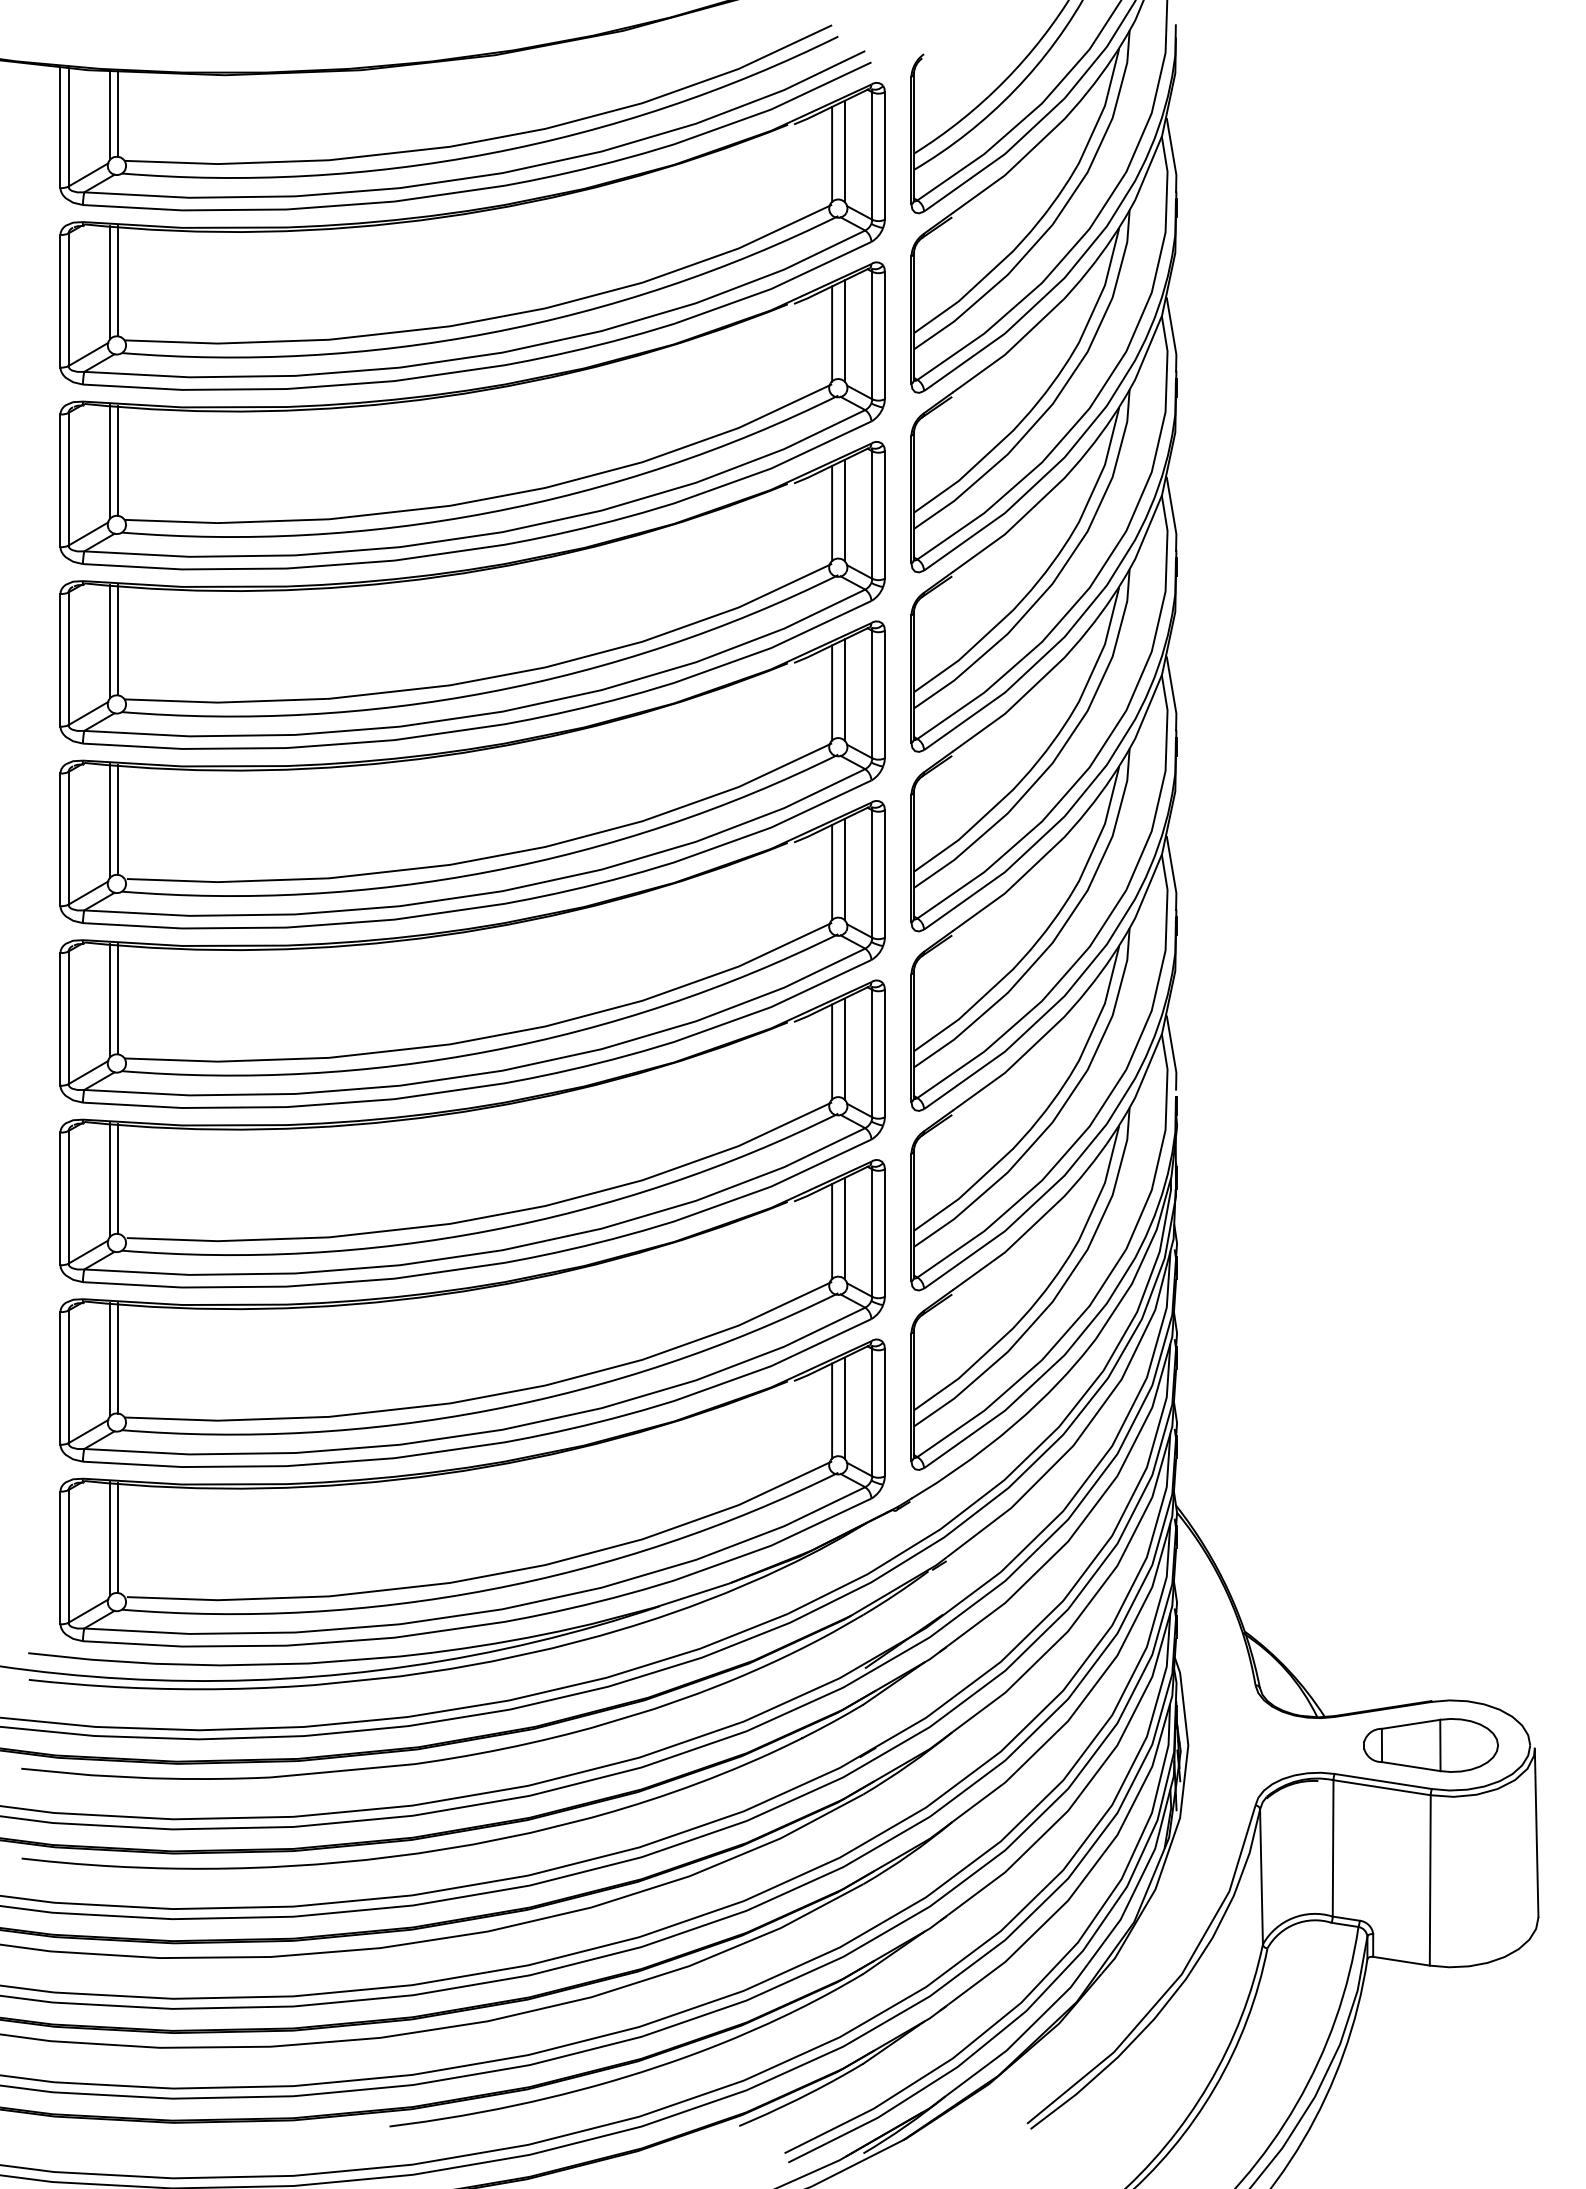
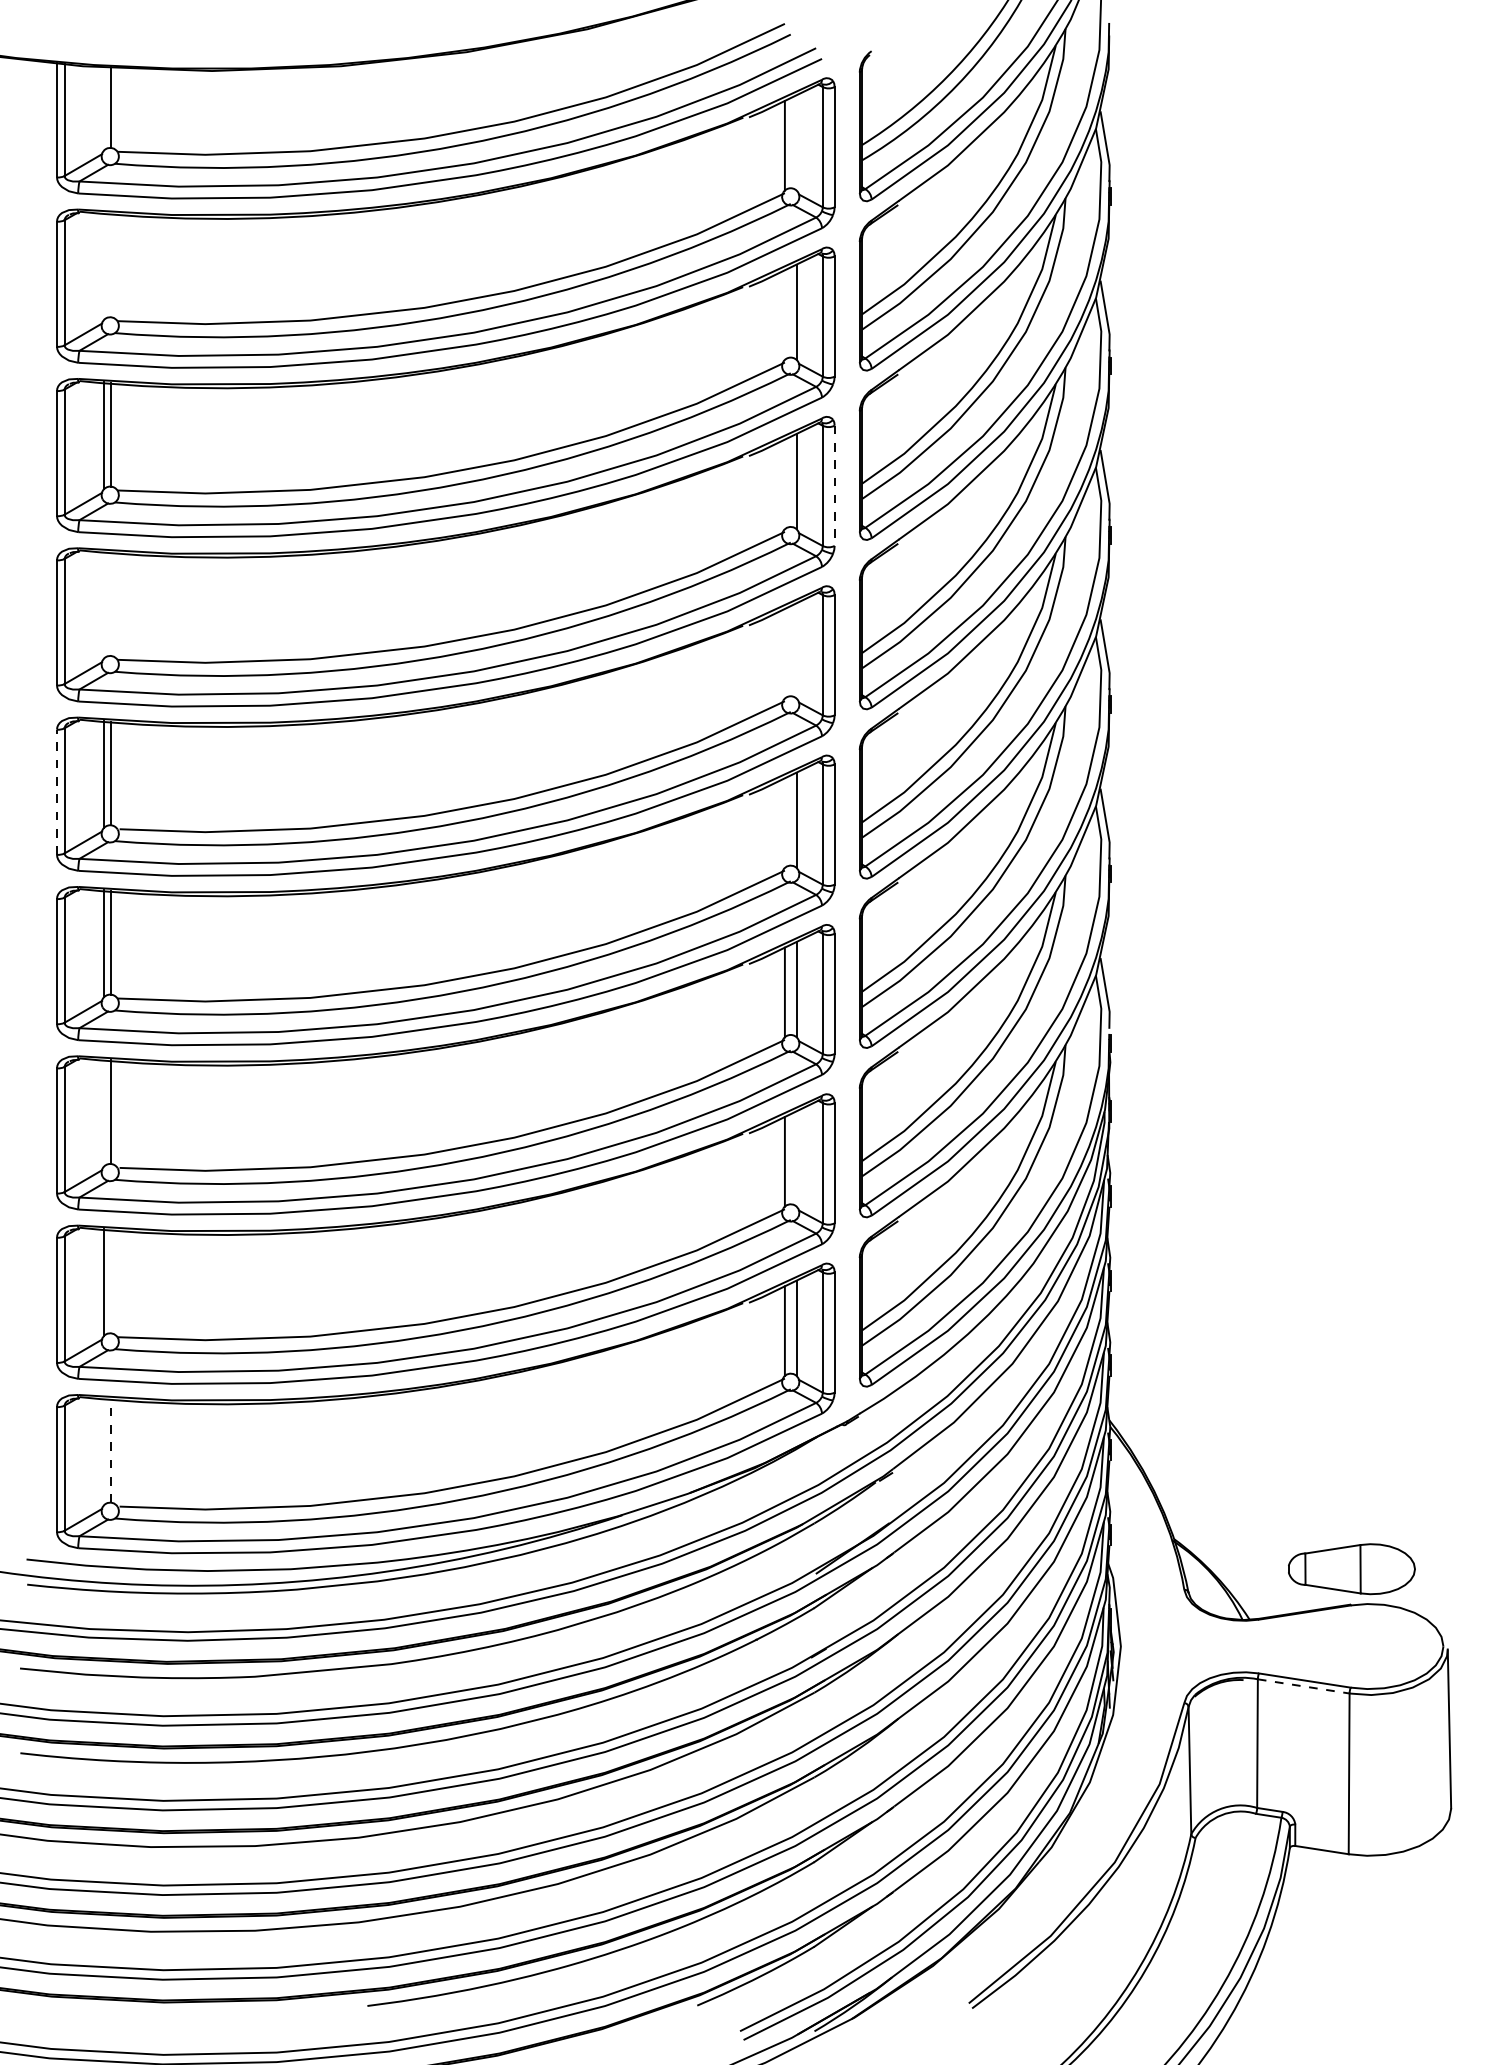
line: (110, 115) -> (104, 109), removed
line: (844, 151) -> (796, 142), removed
line: (110, 281) -> (104, 265), removed
line: (118, 281) -> (111, 265), removed
line: (832, 333) -> (785, 314), removed
line: (832, 513) -> (785, 484), removed
line: (884, 514) -> (834, 485), solid -> dashed
line: (110, 640) -> (104, 604), removed
line: (118, 640) -> (111, 604), removed
line: (844, 689) -> (796, 650), removed
line: (832, 692) -> (785, 653), removed
line: (60, 839) -> (57, 791), solid -> dashed
line: (832, 872) -> (785, 823), removed
line: (110, 1179) -> (104, 1112), removed
line: (844, 1228) -> (796, 1158), removed
line: (118, 1358) -> (111, 1281), removed
line: (118, 1537) -> (111, 1450), solid -> dashed
line: (110, 1538) -> (104, 1451), removed
part: (1430, 1745) -> (1351, 1569), moved
line: (1382, 1787) -> (1304, 1686), solid -> dashed

